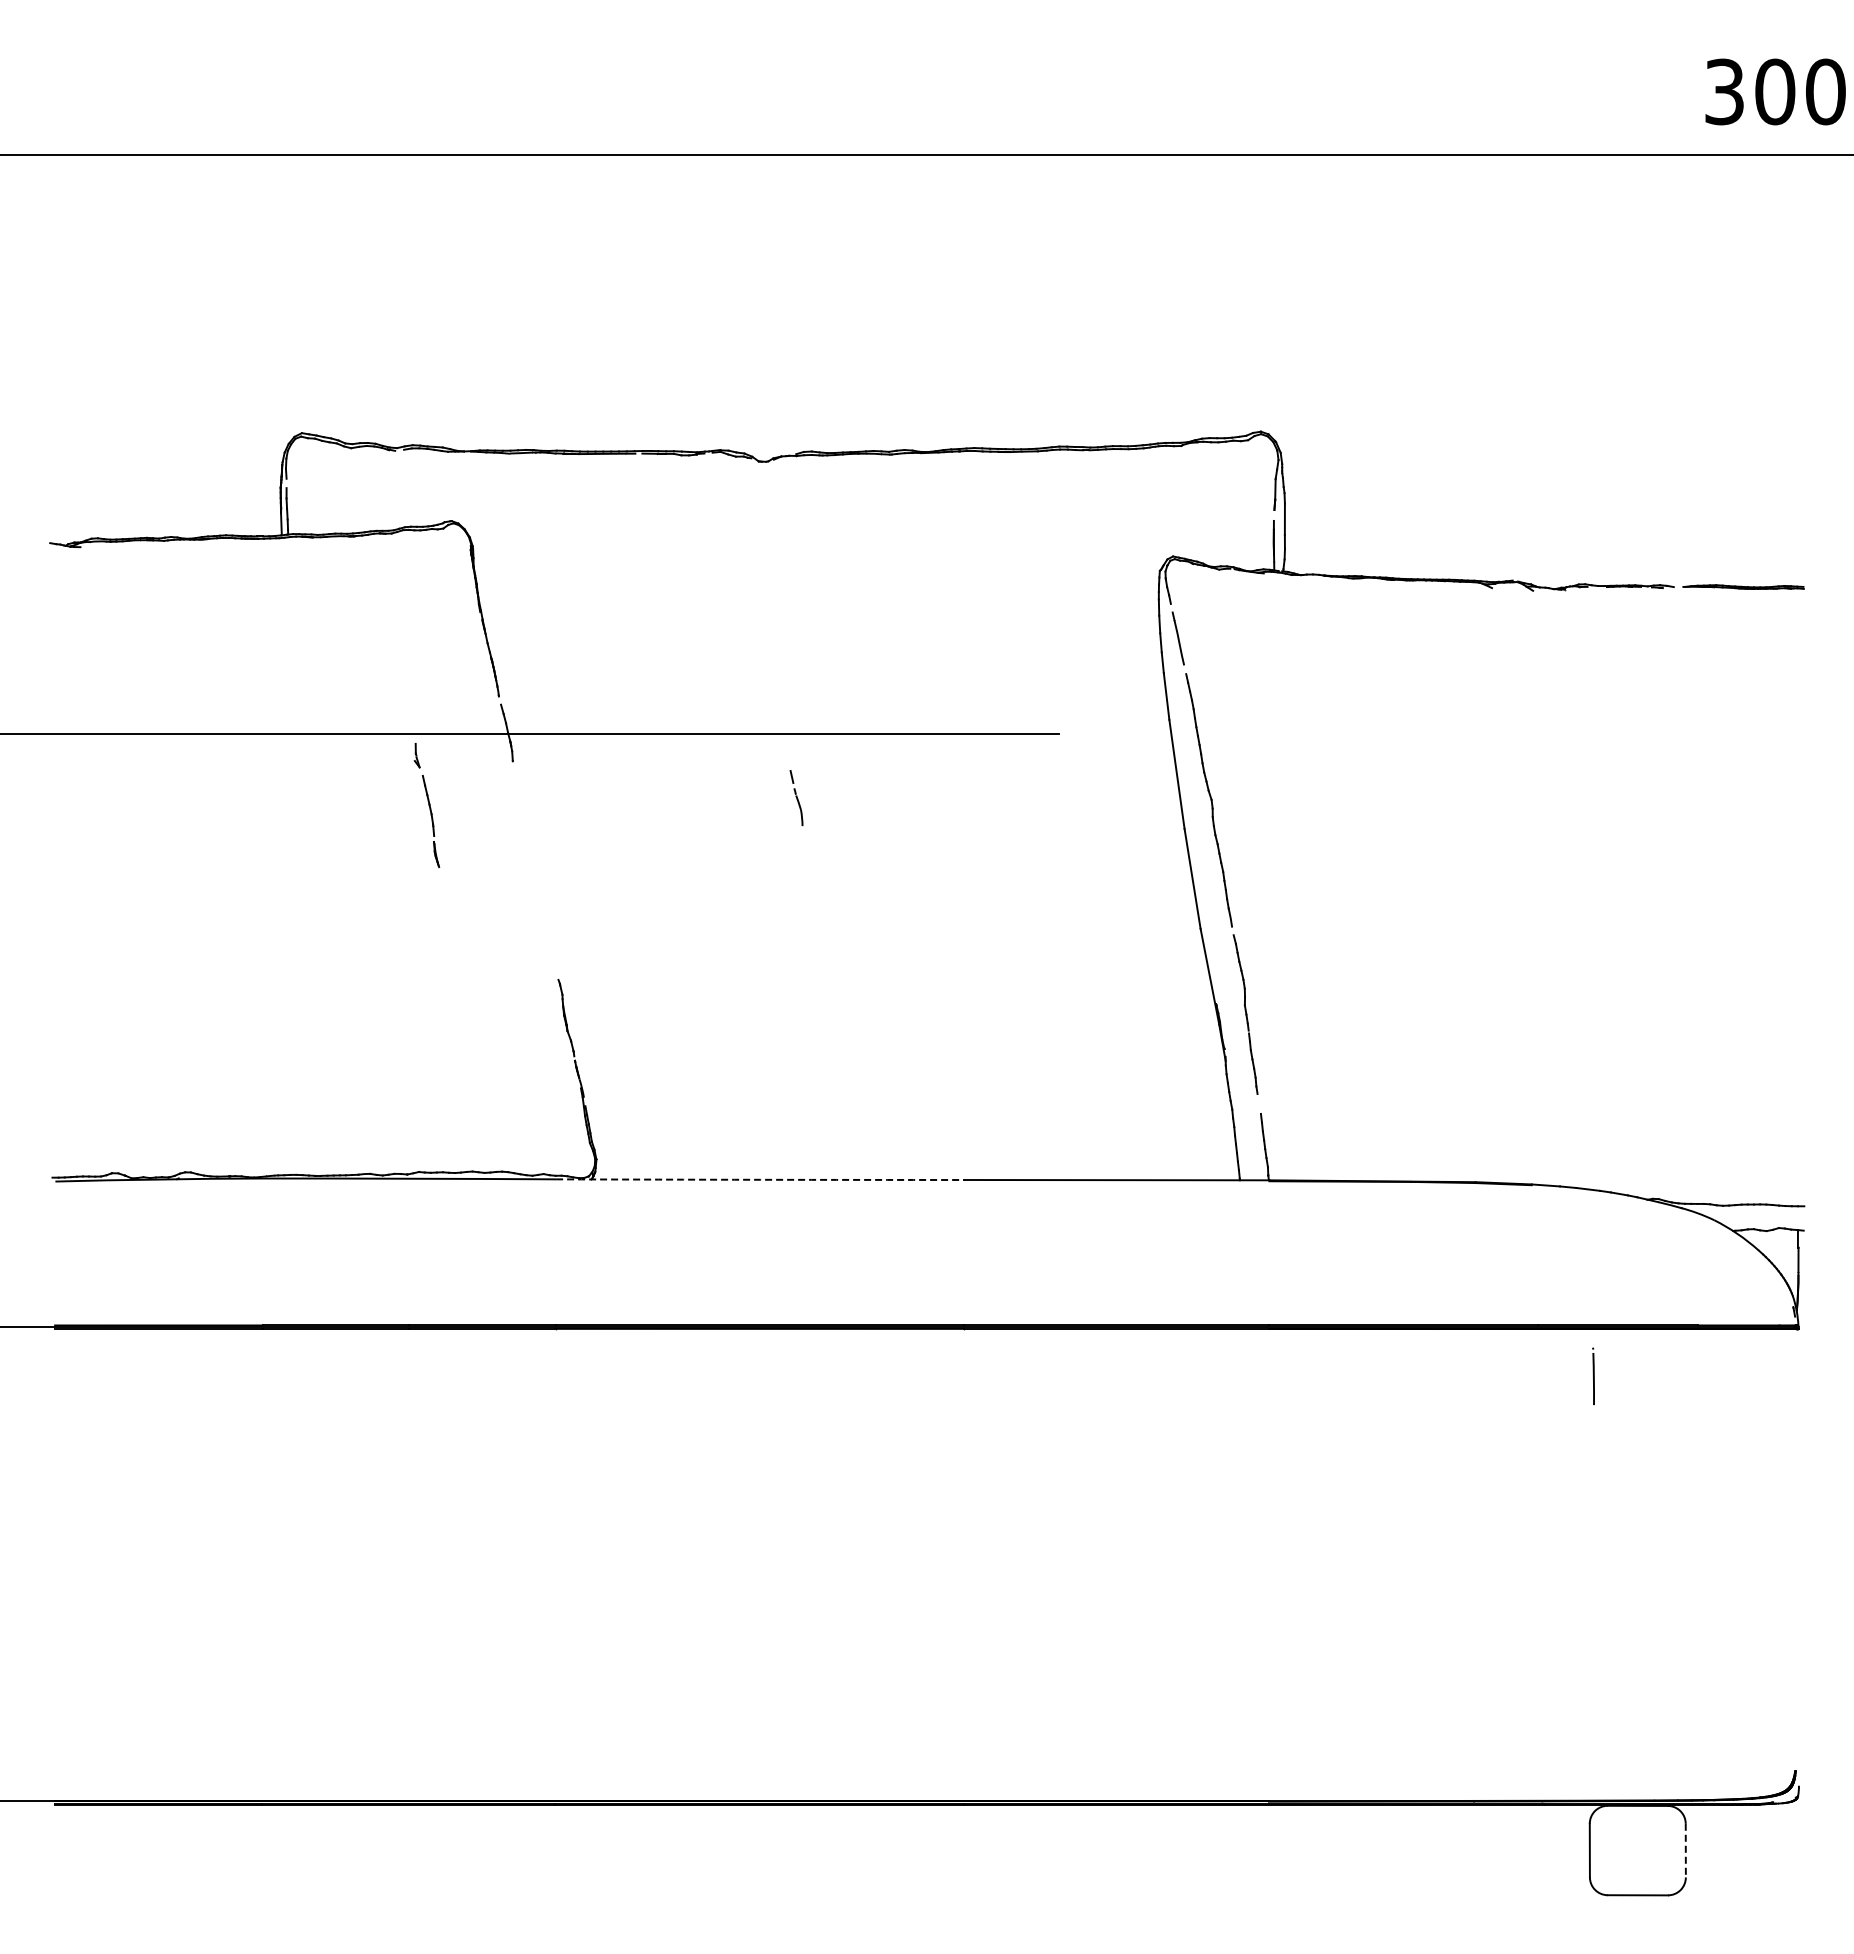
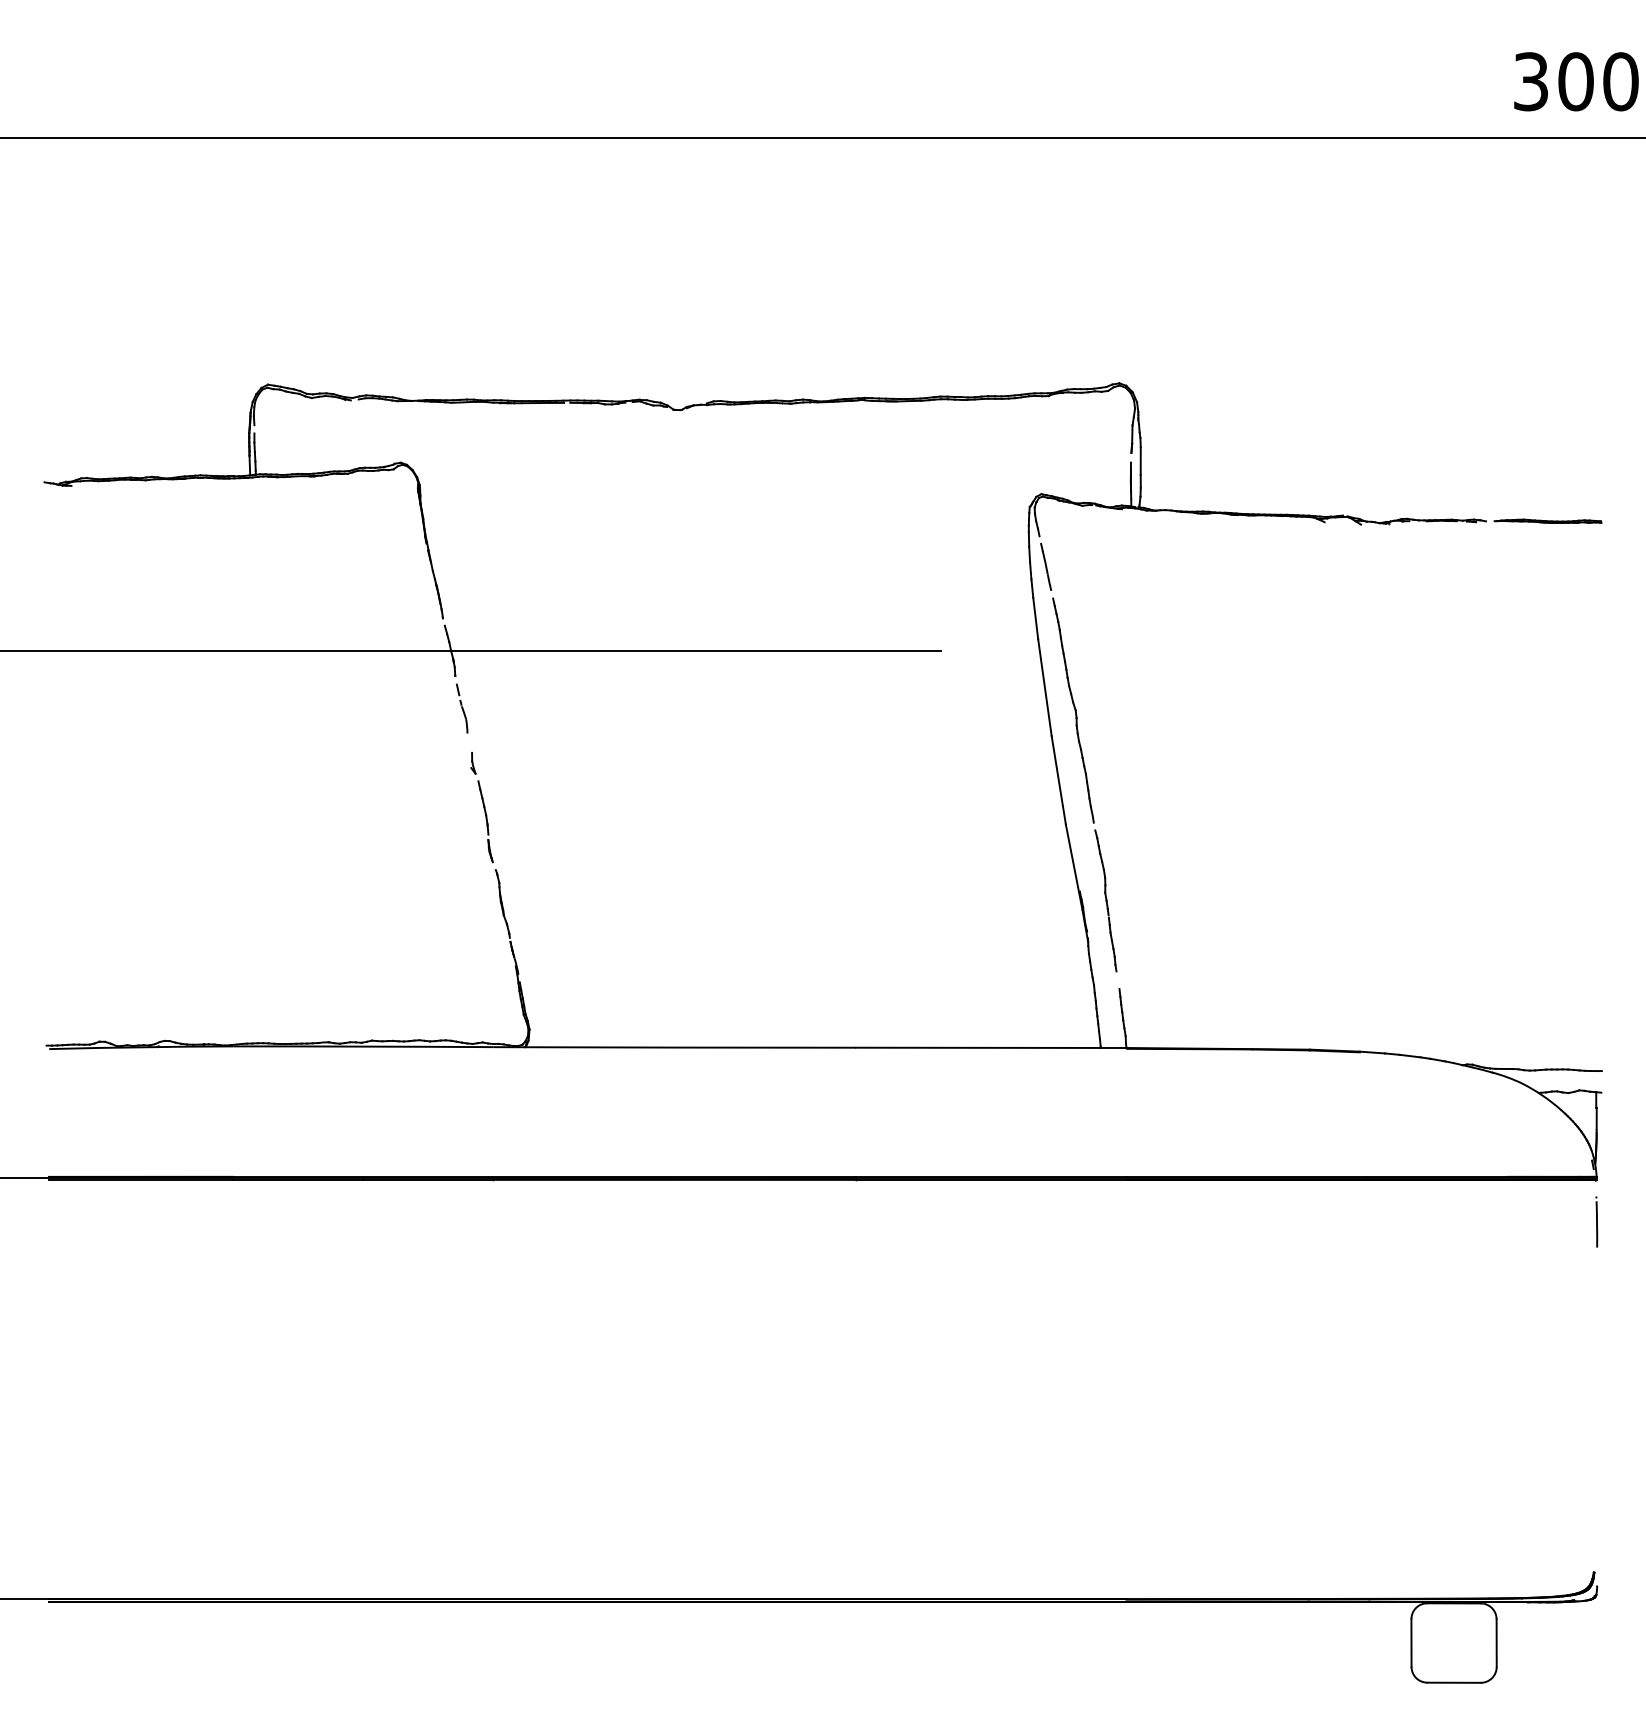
part: (796, 798) -> (462, 709), moved
part: (426, 805) -> (481, 807), moved
arc: (760, 1179) -> (675, 1047), dashed -> solid
line: (1593, 1376) -> (1596, 1222), moved
line: (1685, 1850) -> (1496, 1642), dashed -> solid

